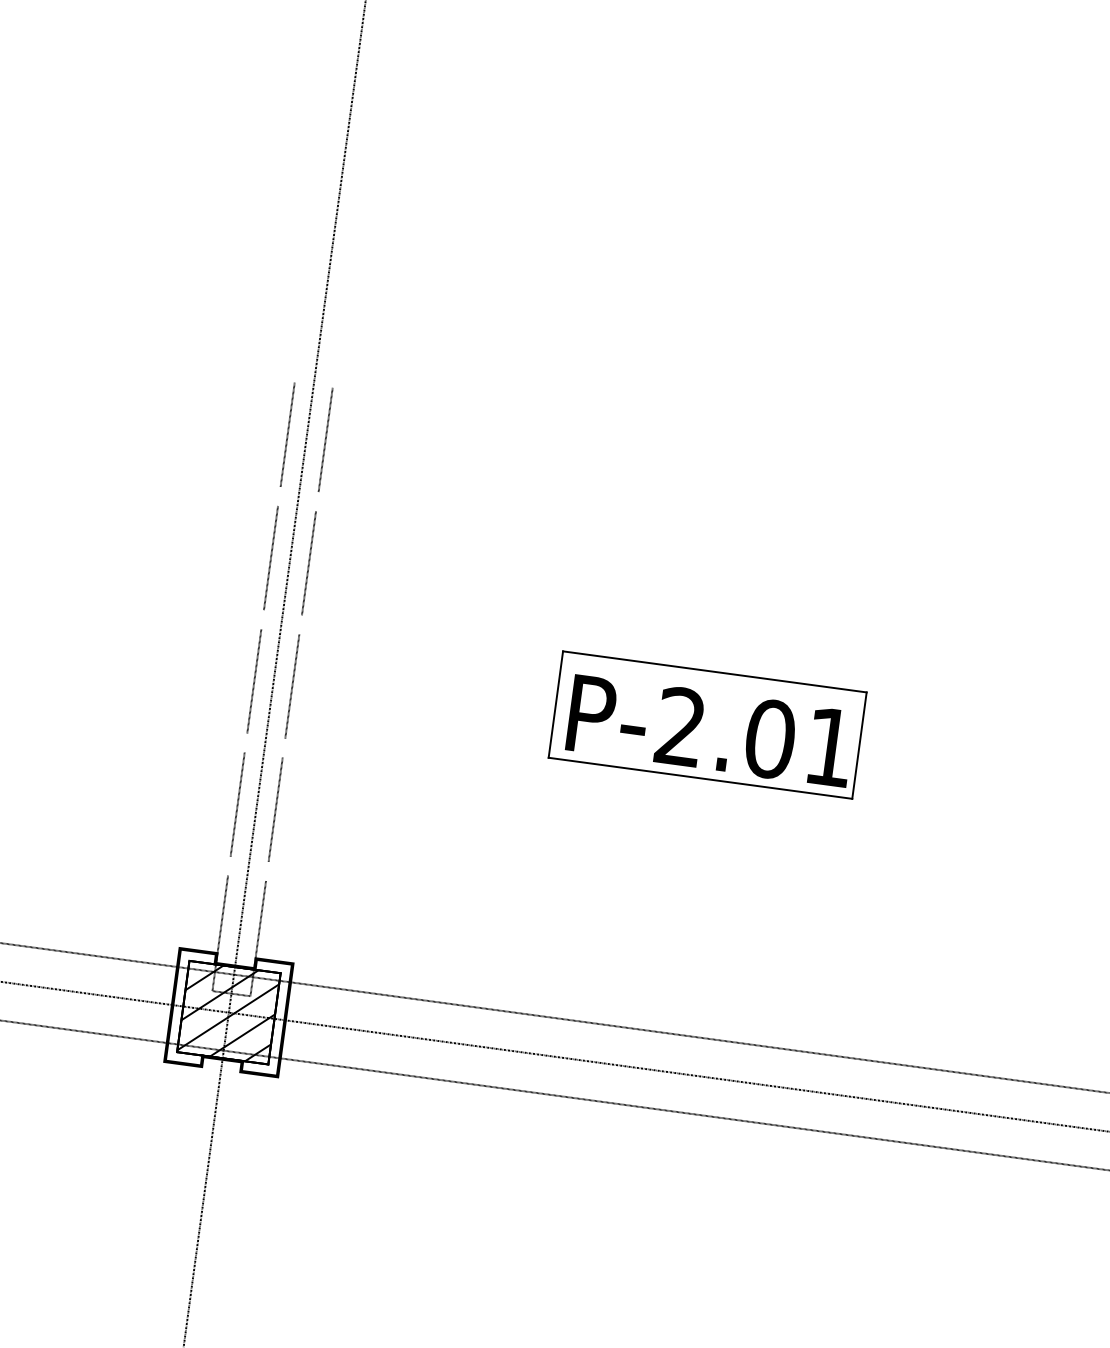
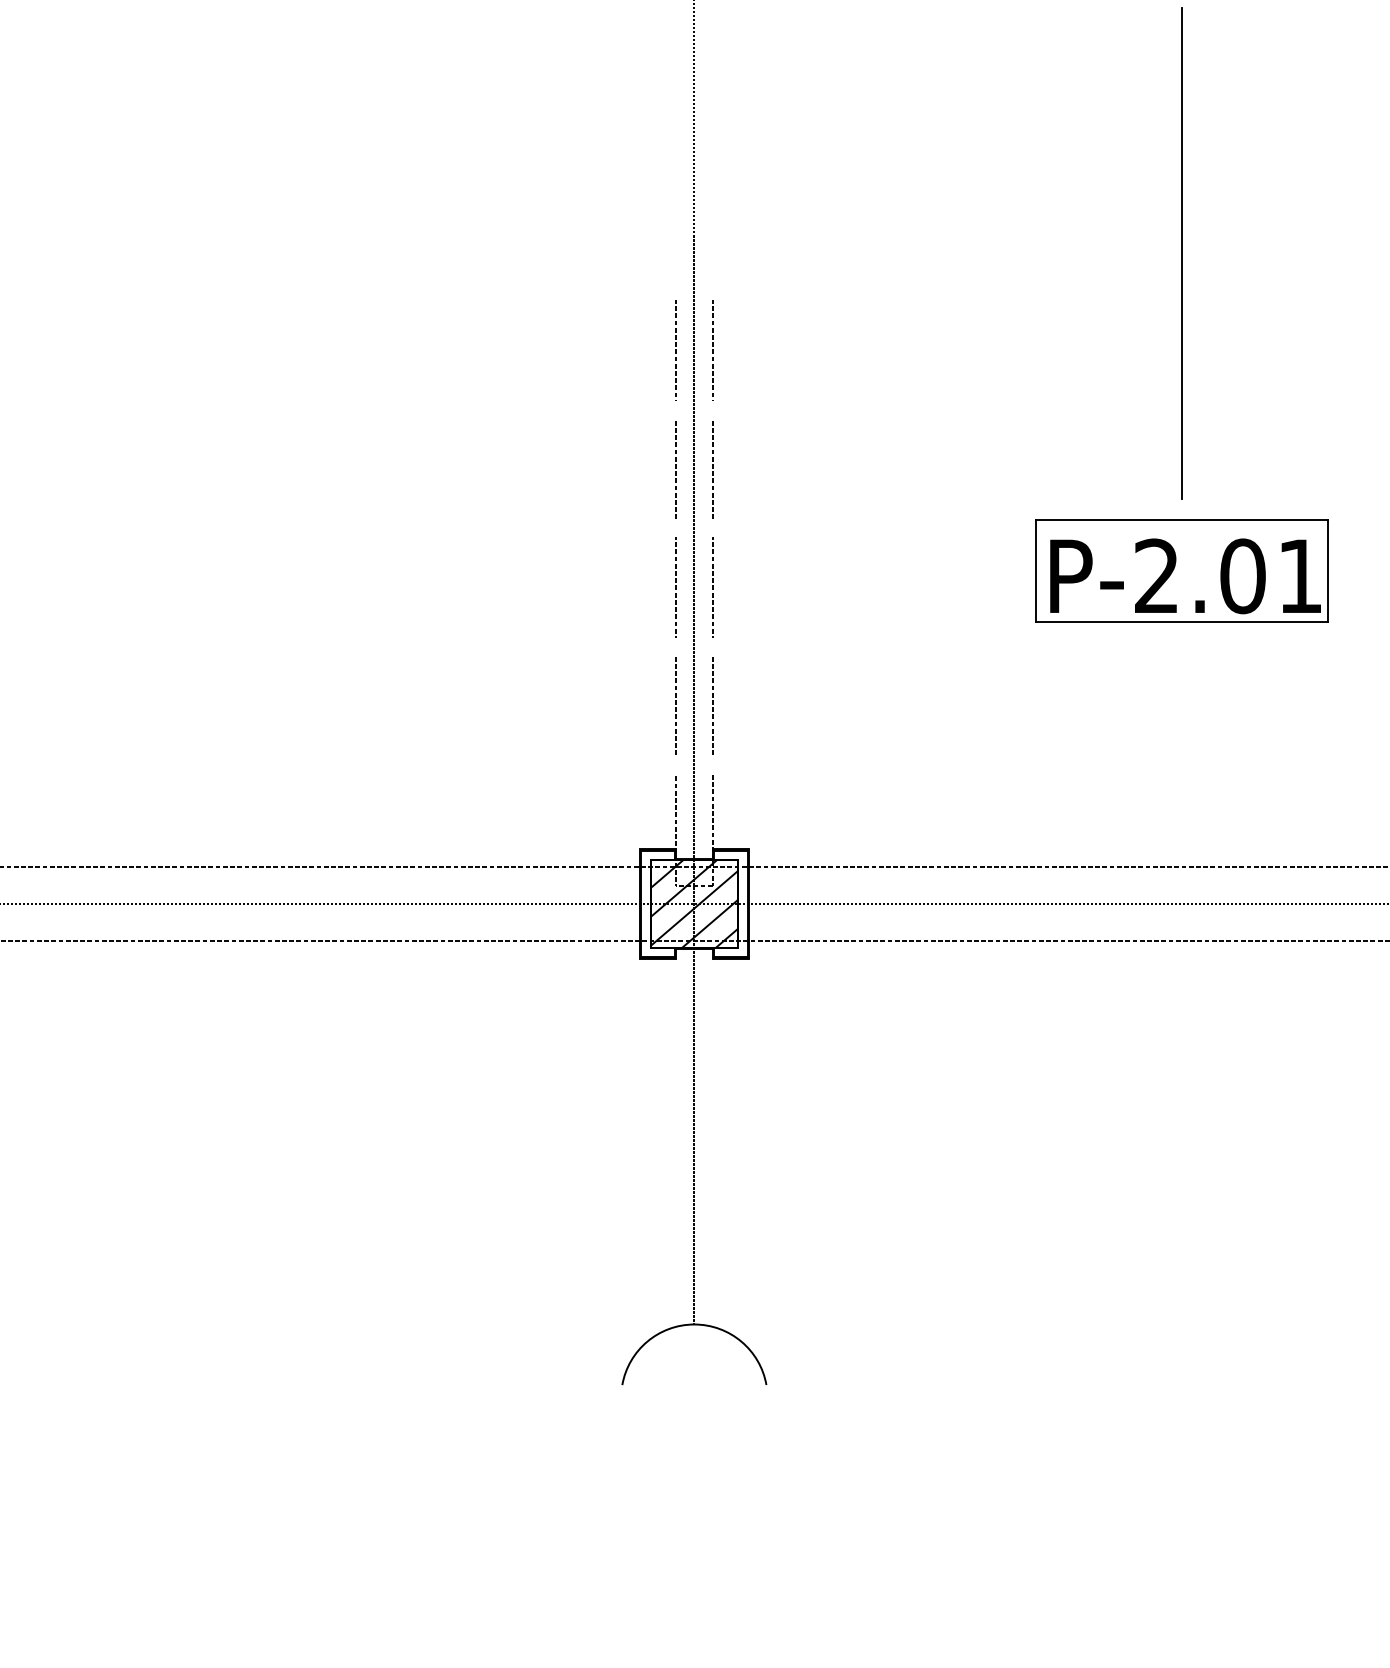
line: (827, 405) -> (1182, 253), added
part: (707, 724) -> (1181, 570), moved

